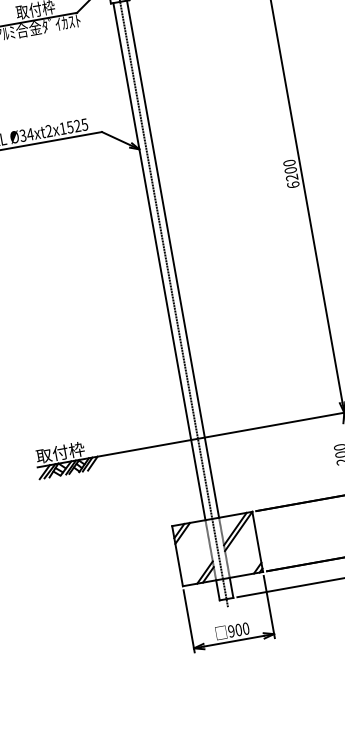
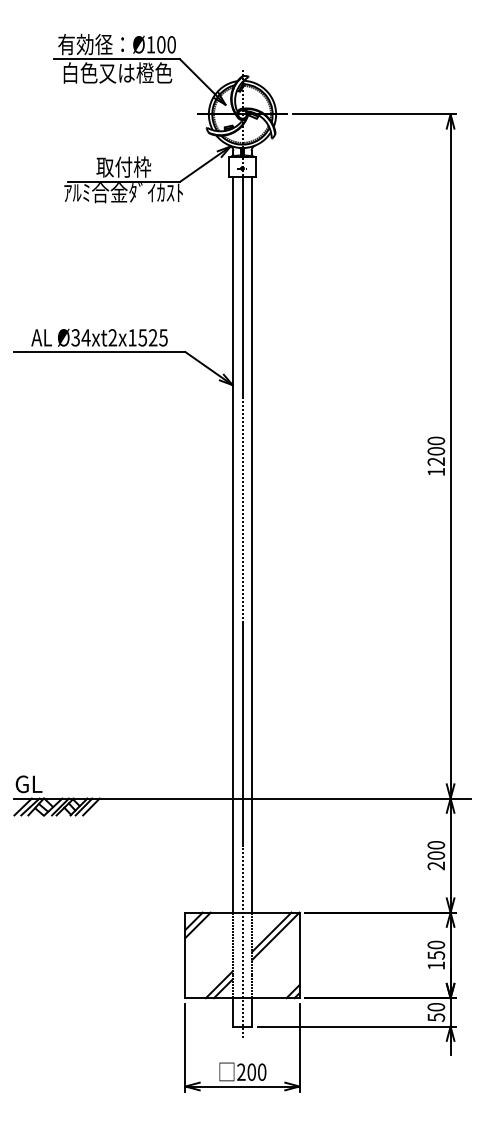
text: (293, 184) -> (436, 471), 6200 -> 1200
text: (60, 452) -> (49, 783), 取付枠 -> GL
text: (231, 630) -> (241, 1071), 900 -> 200

